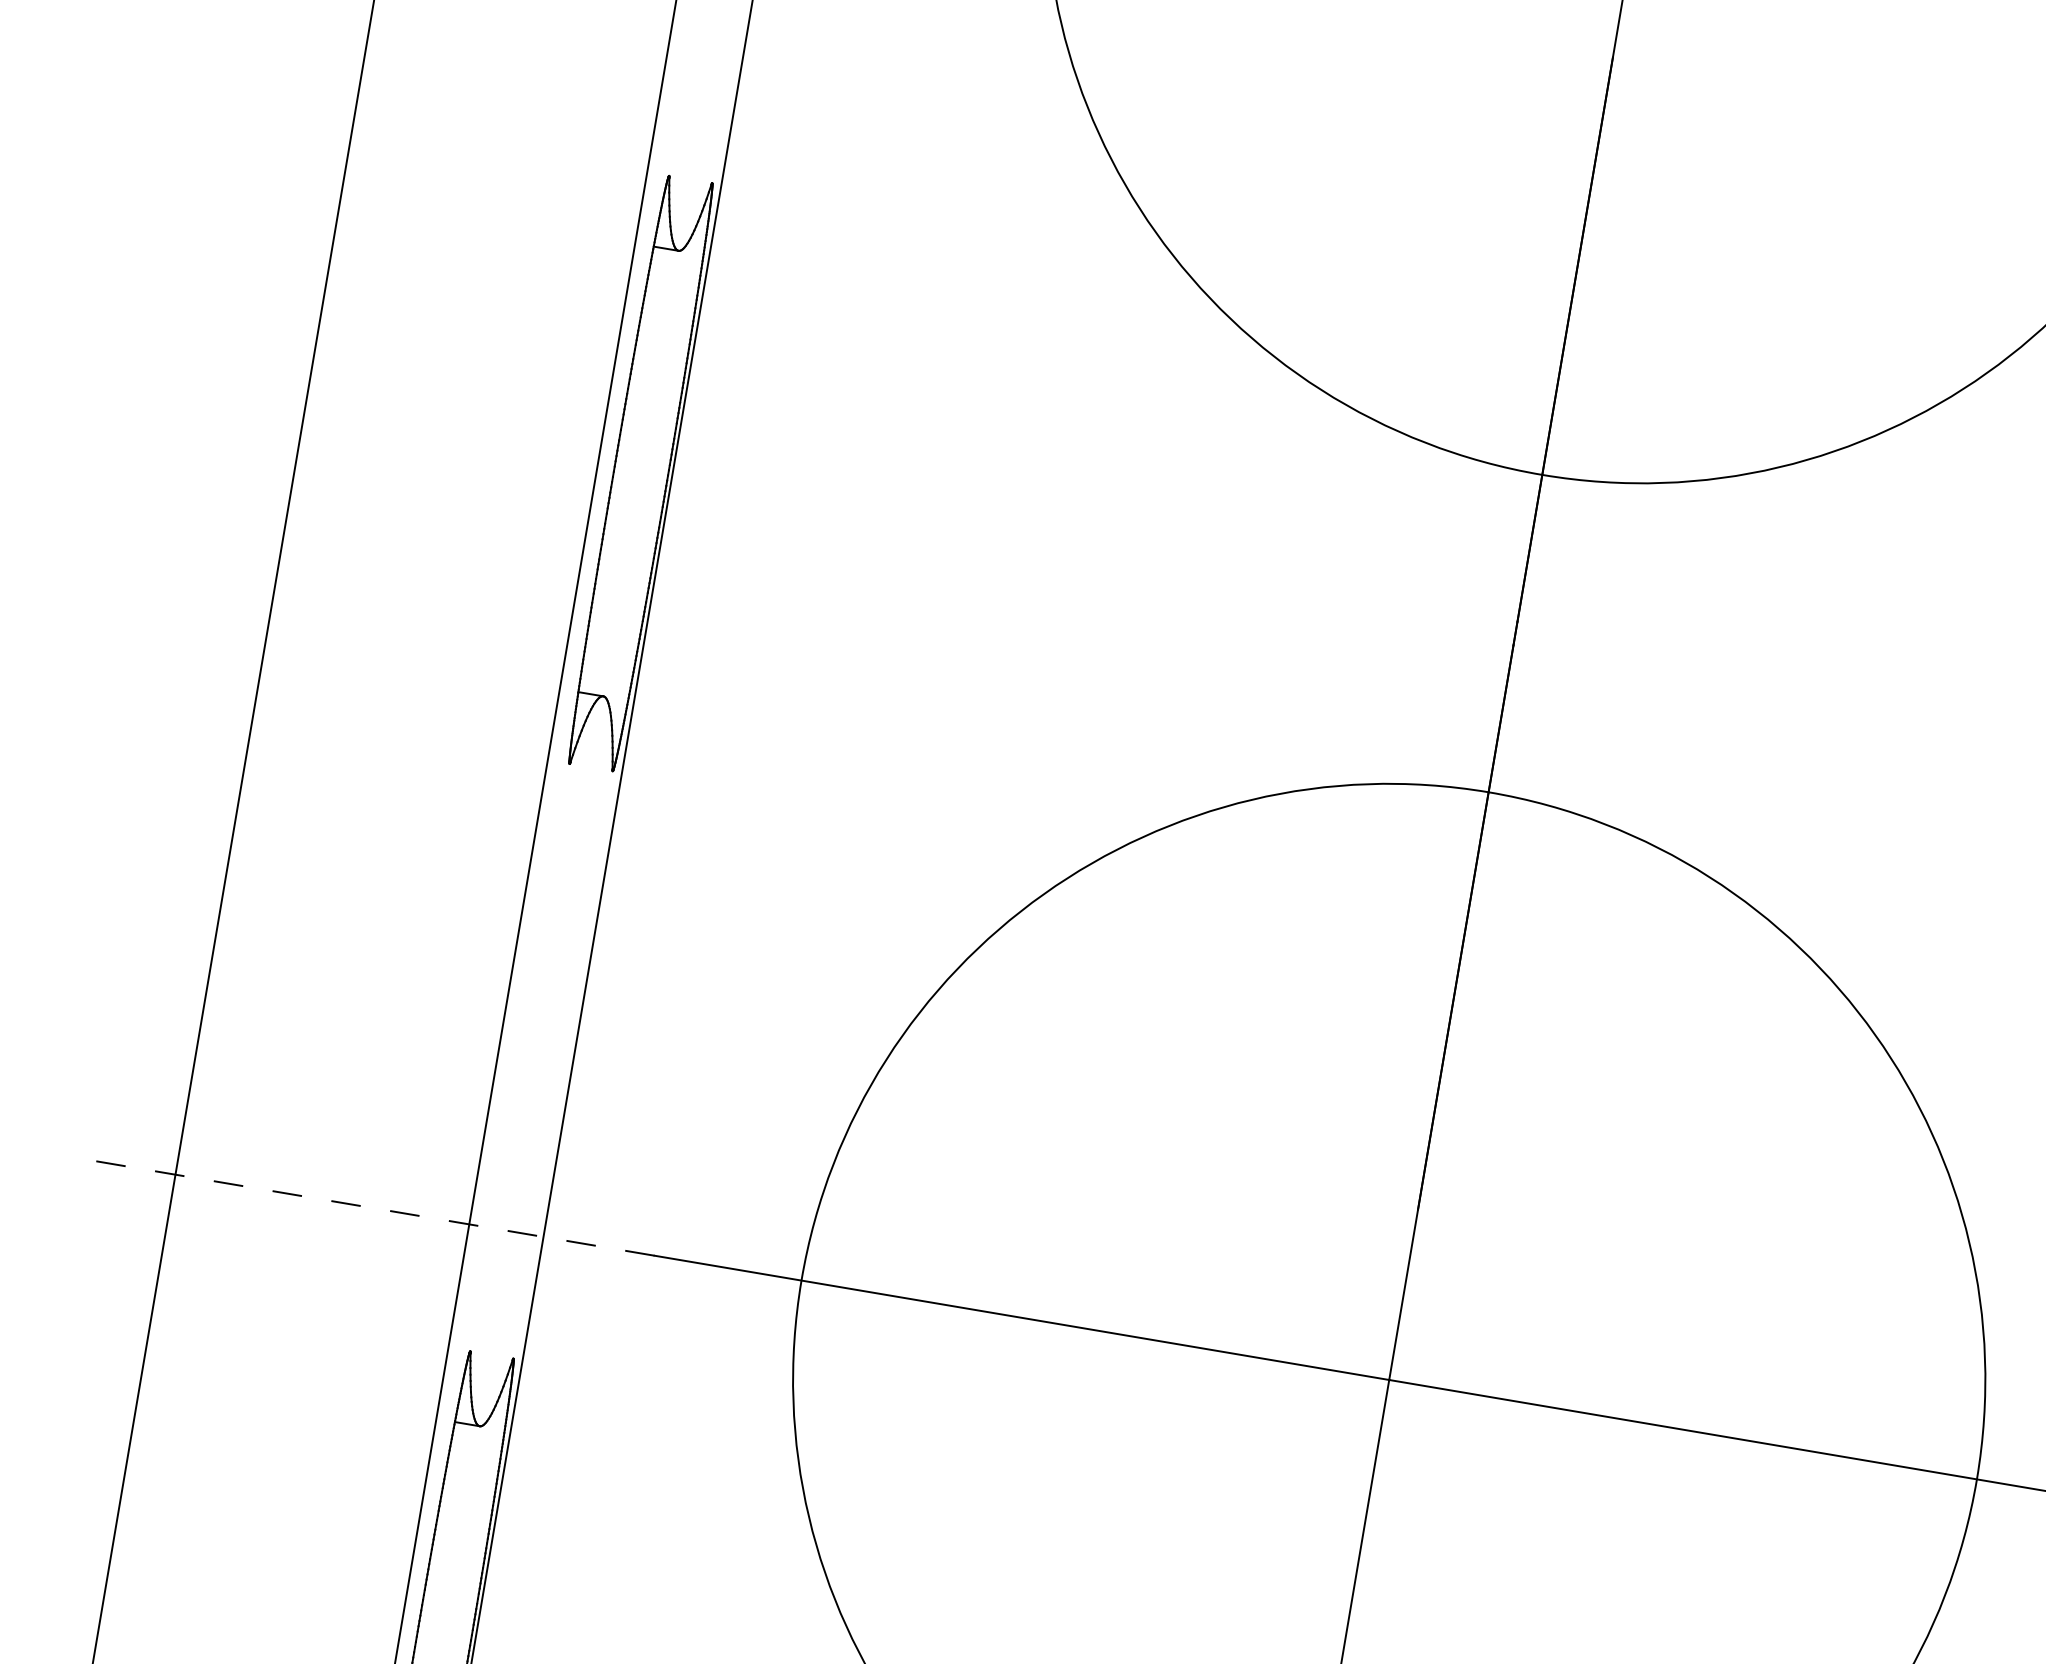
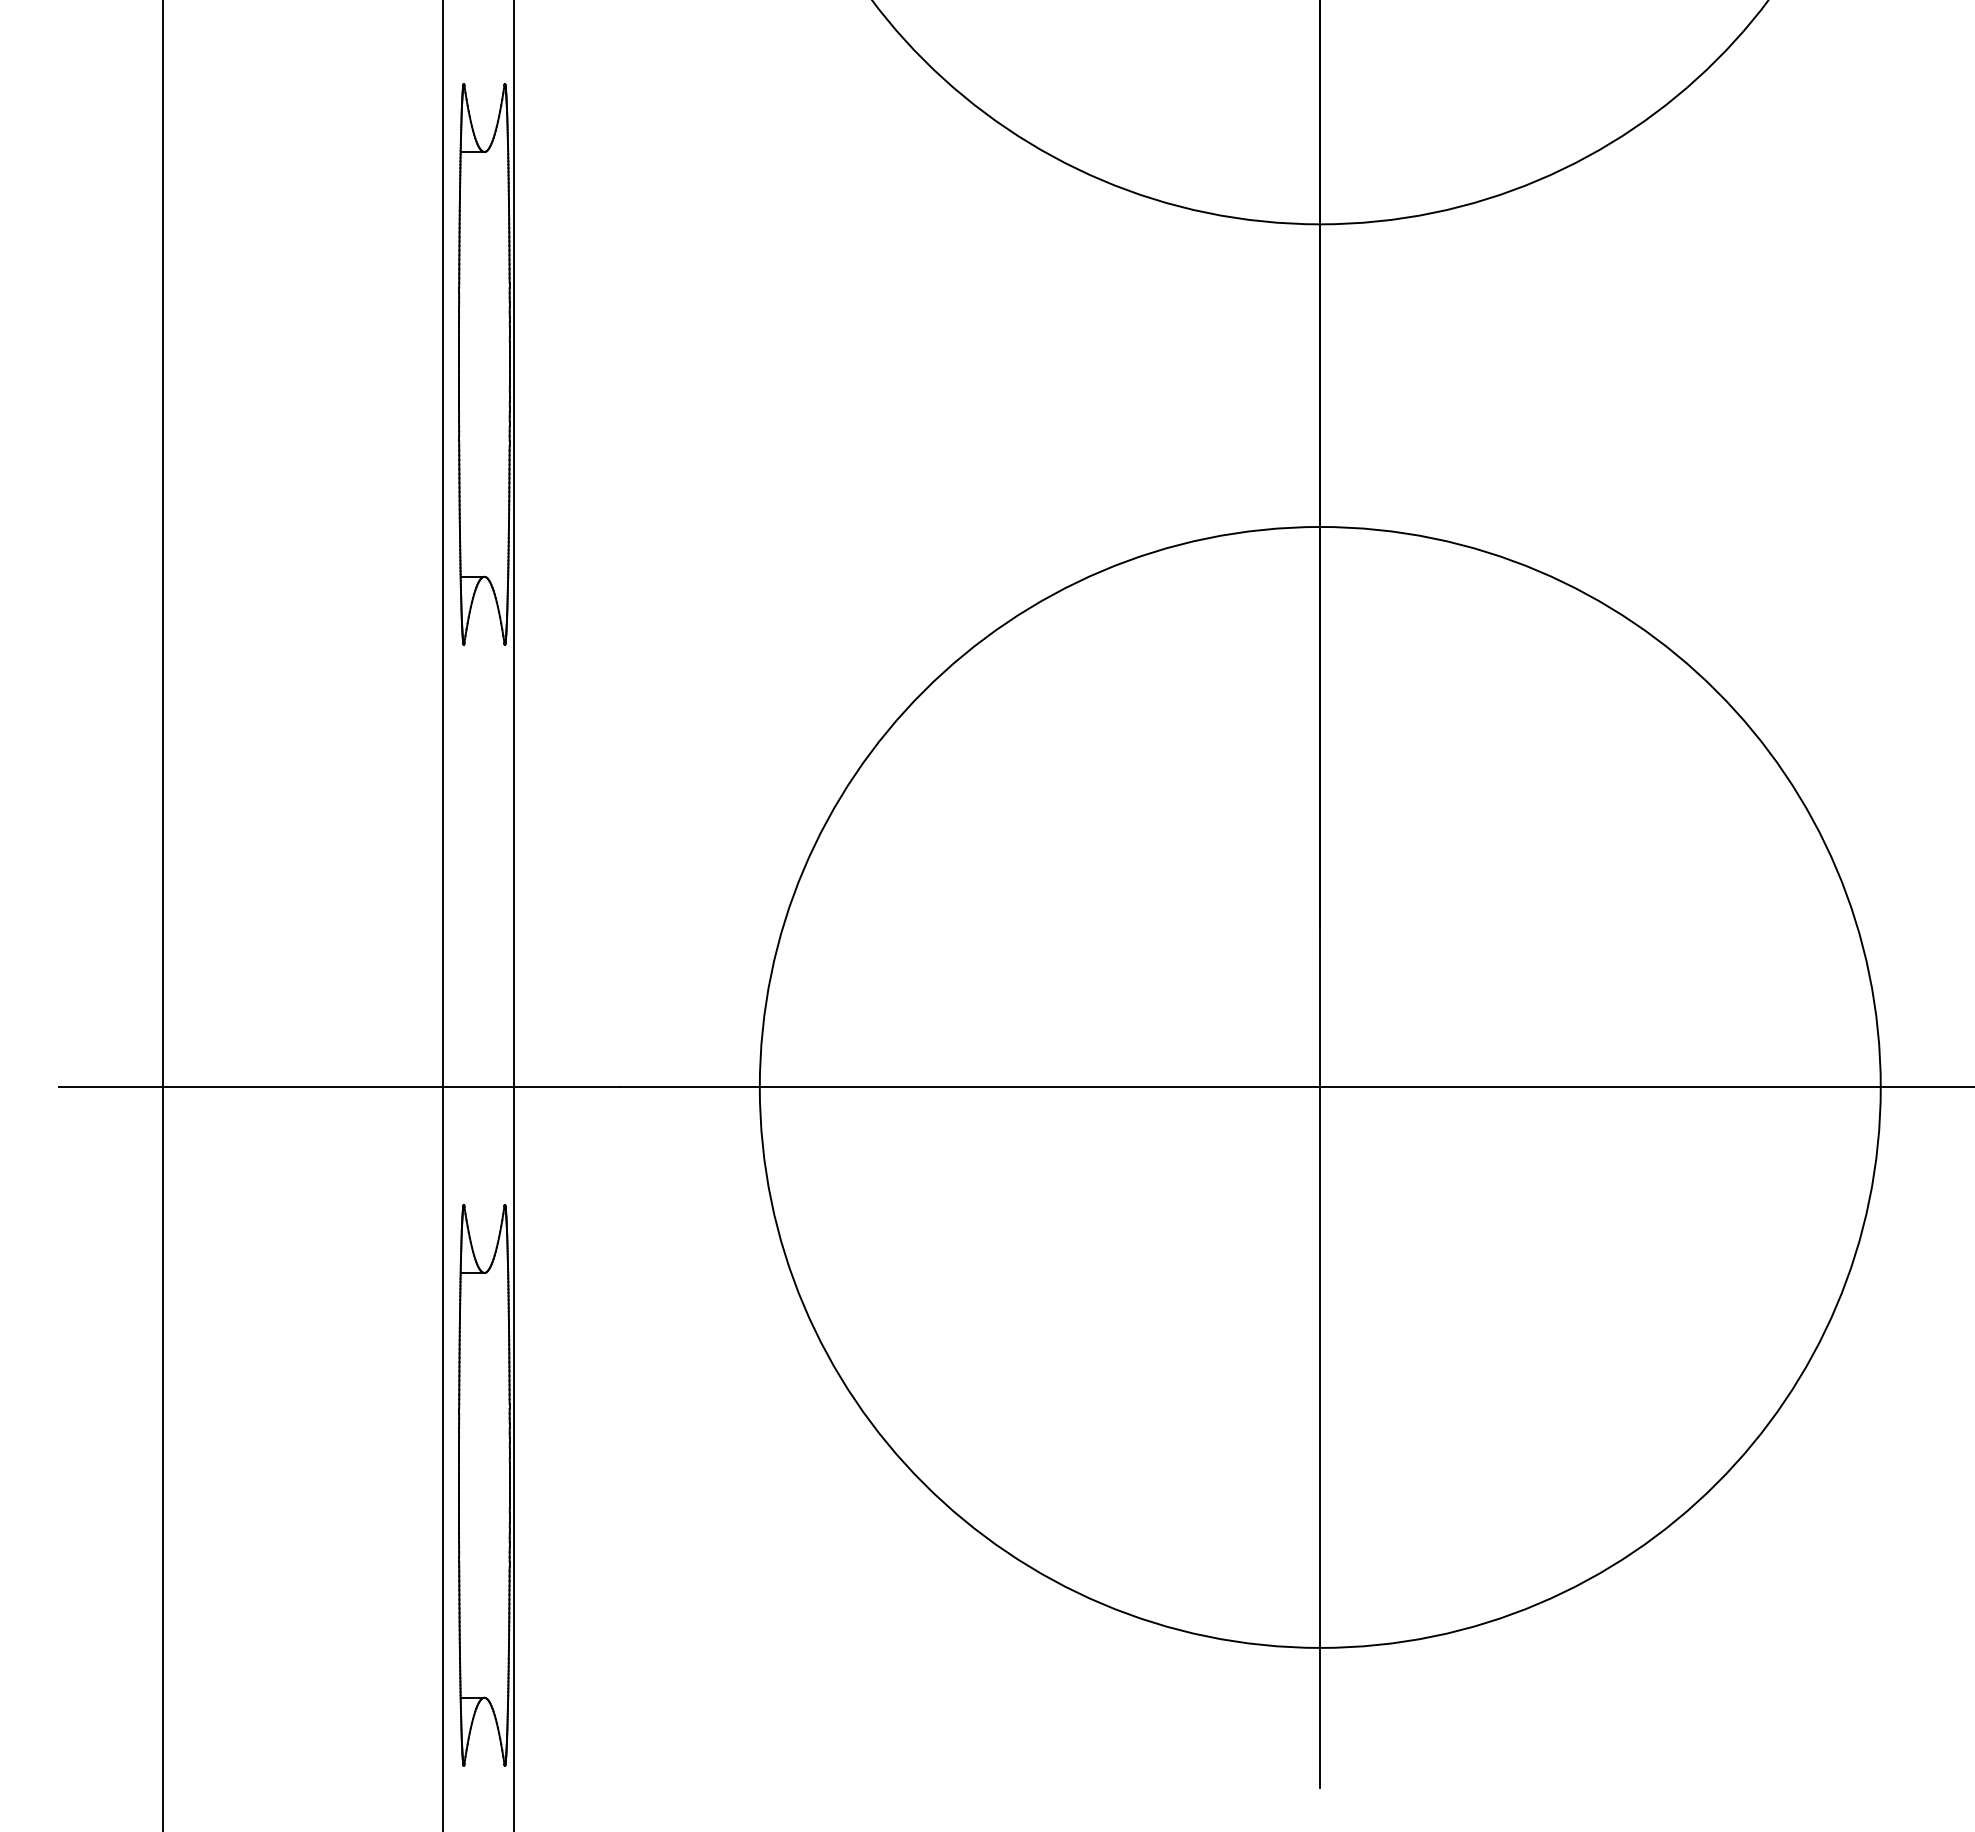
line: (359, 1205) -> (338, 1087), dashed -> solid

